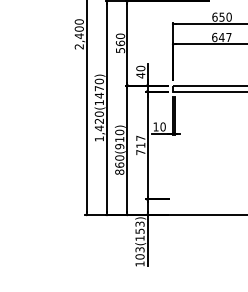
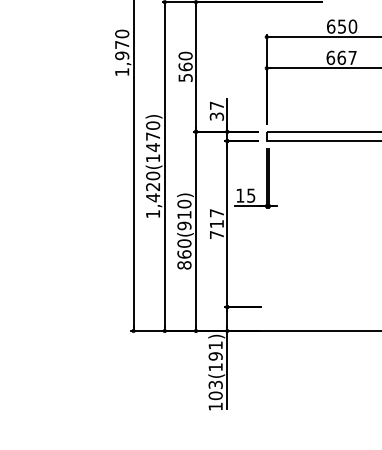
text: (78, 37) -> (120, 57), 2,400 -> 1,970
text: (221, 37) -> (341, 57), 647 -> 667
text: (140, 71) -> (216, 110), 40 -> 37
text: (162, 126) -> (250, 194), 10 -> 15
text: (139, 227) -> (214, 350), 103(153) -> 103(191)

